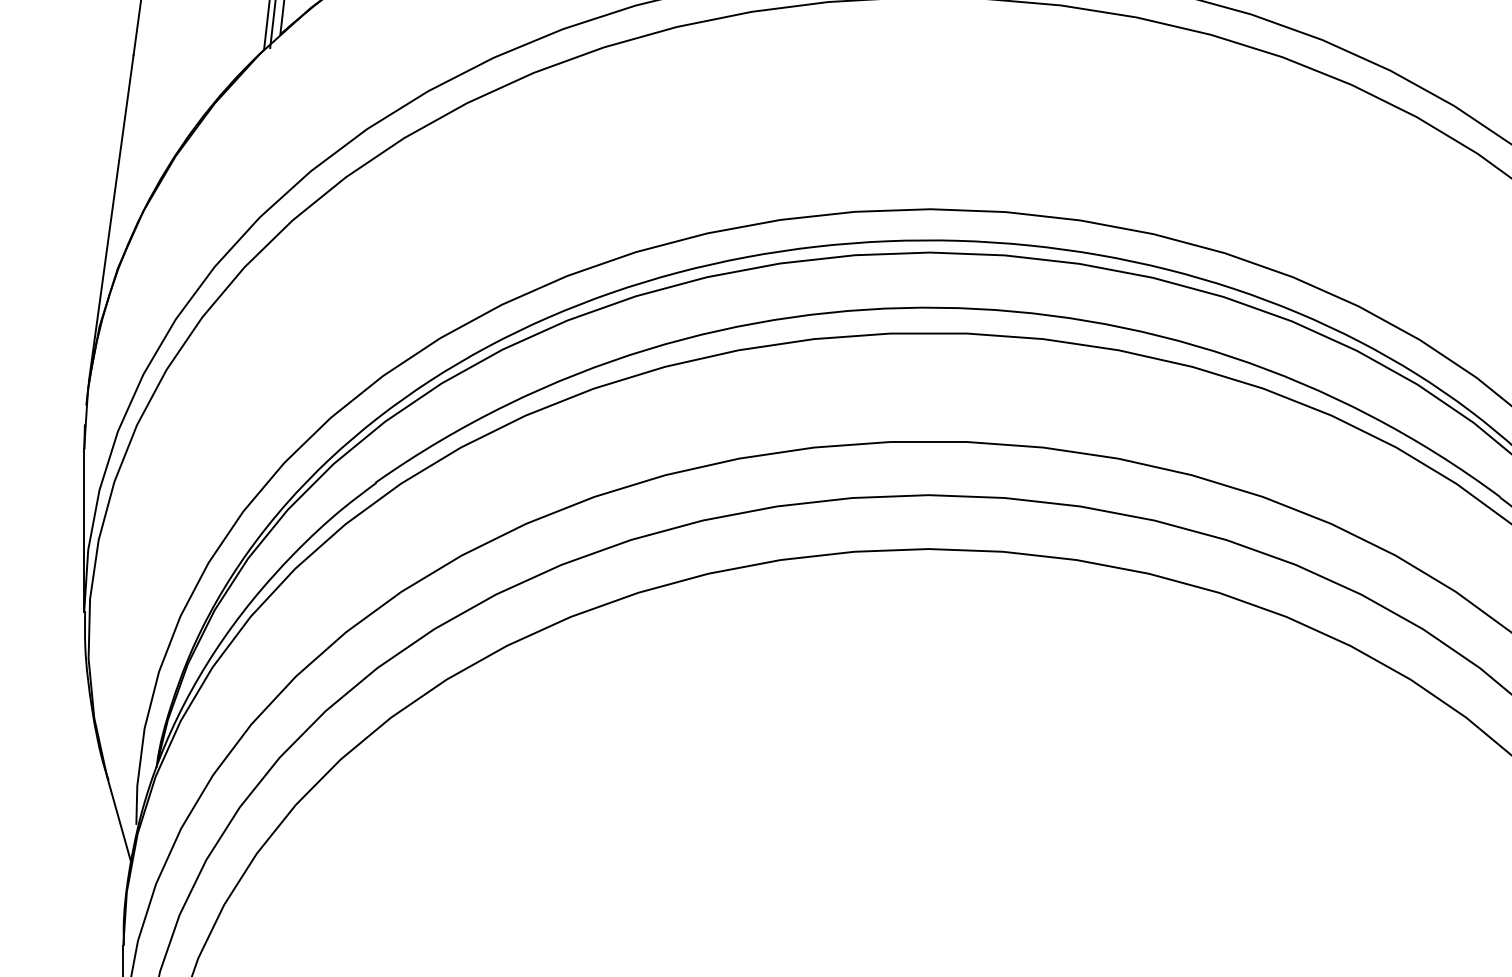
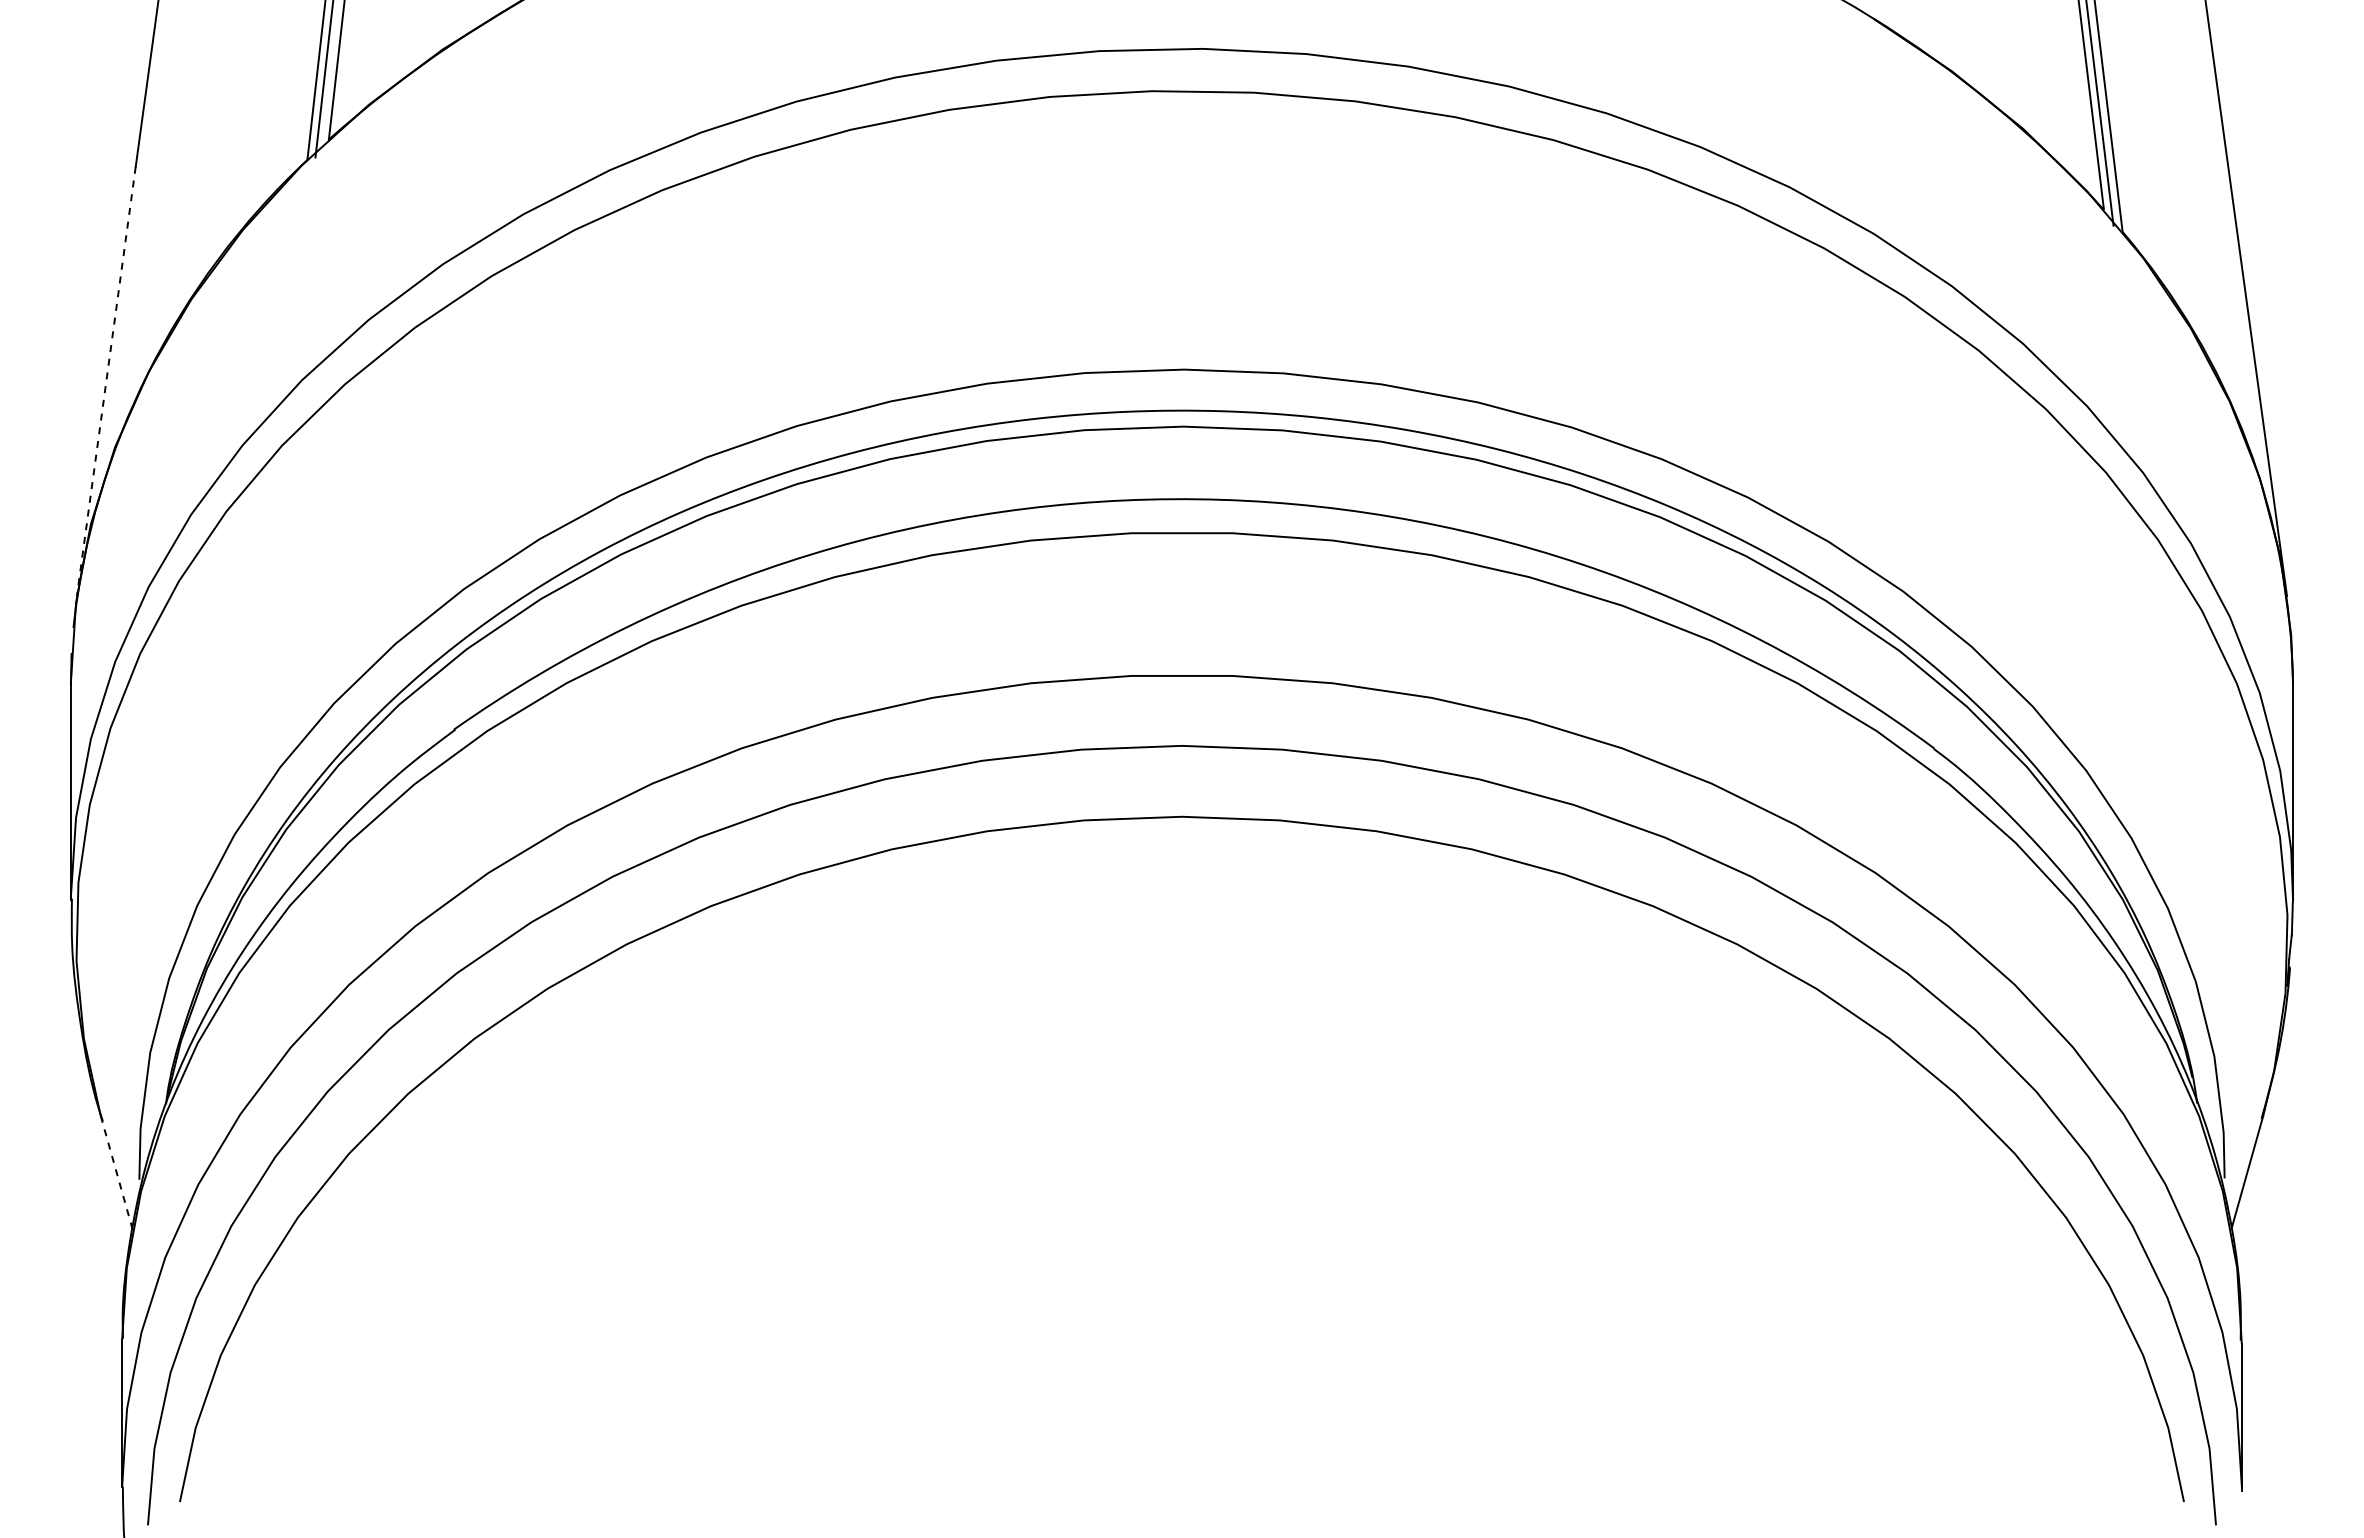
line: (111, 218) -> (106, 381), solid -> dashed
line: (118, 819) -> (116, 1172), solid -> dashed

